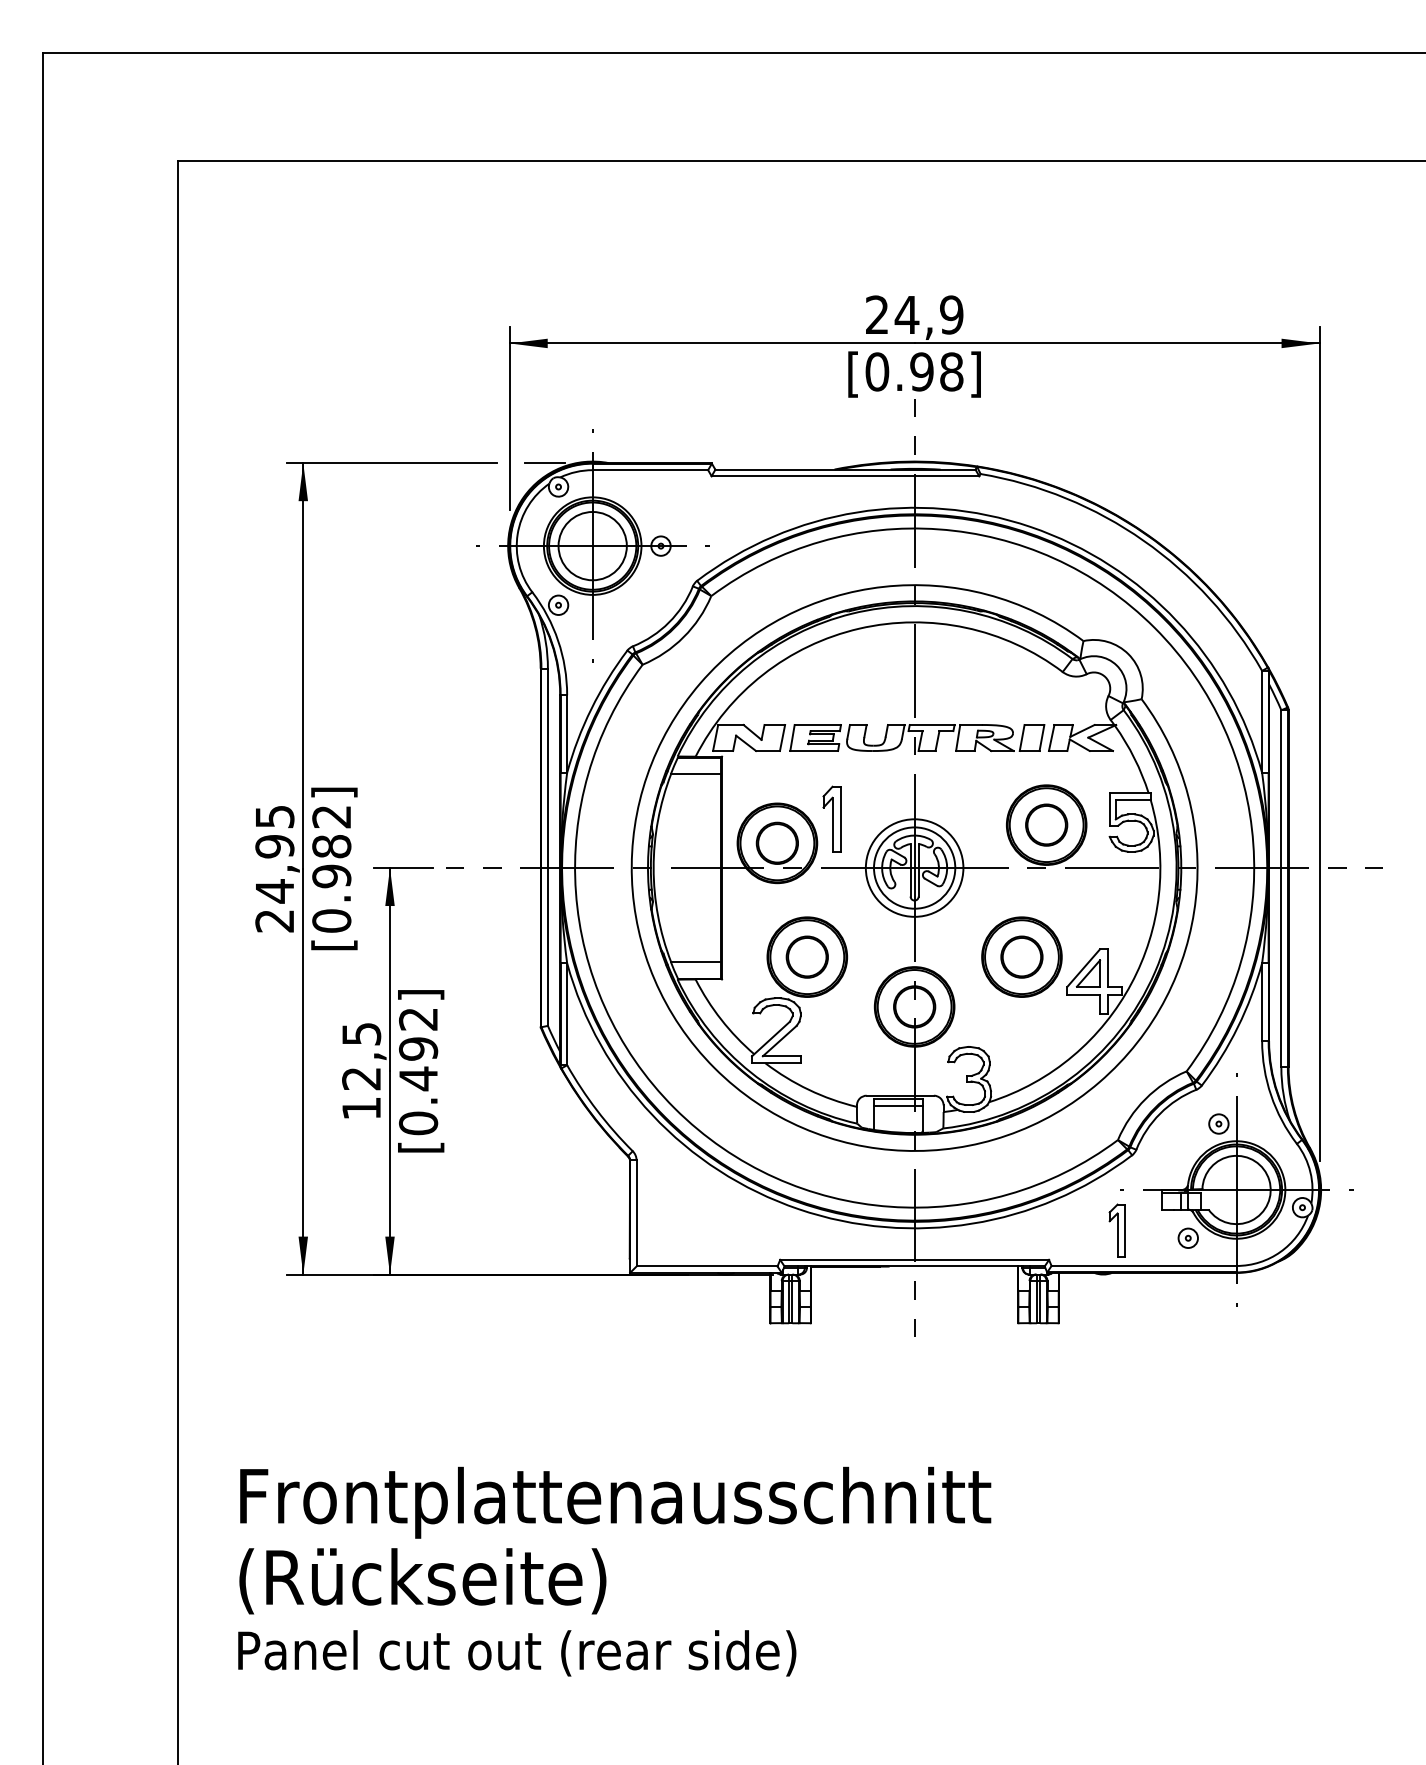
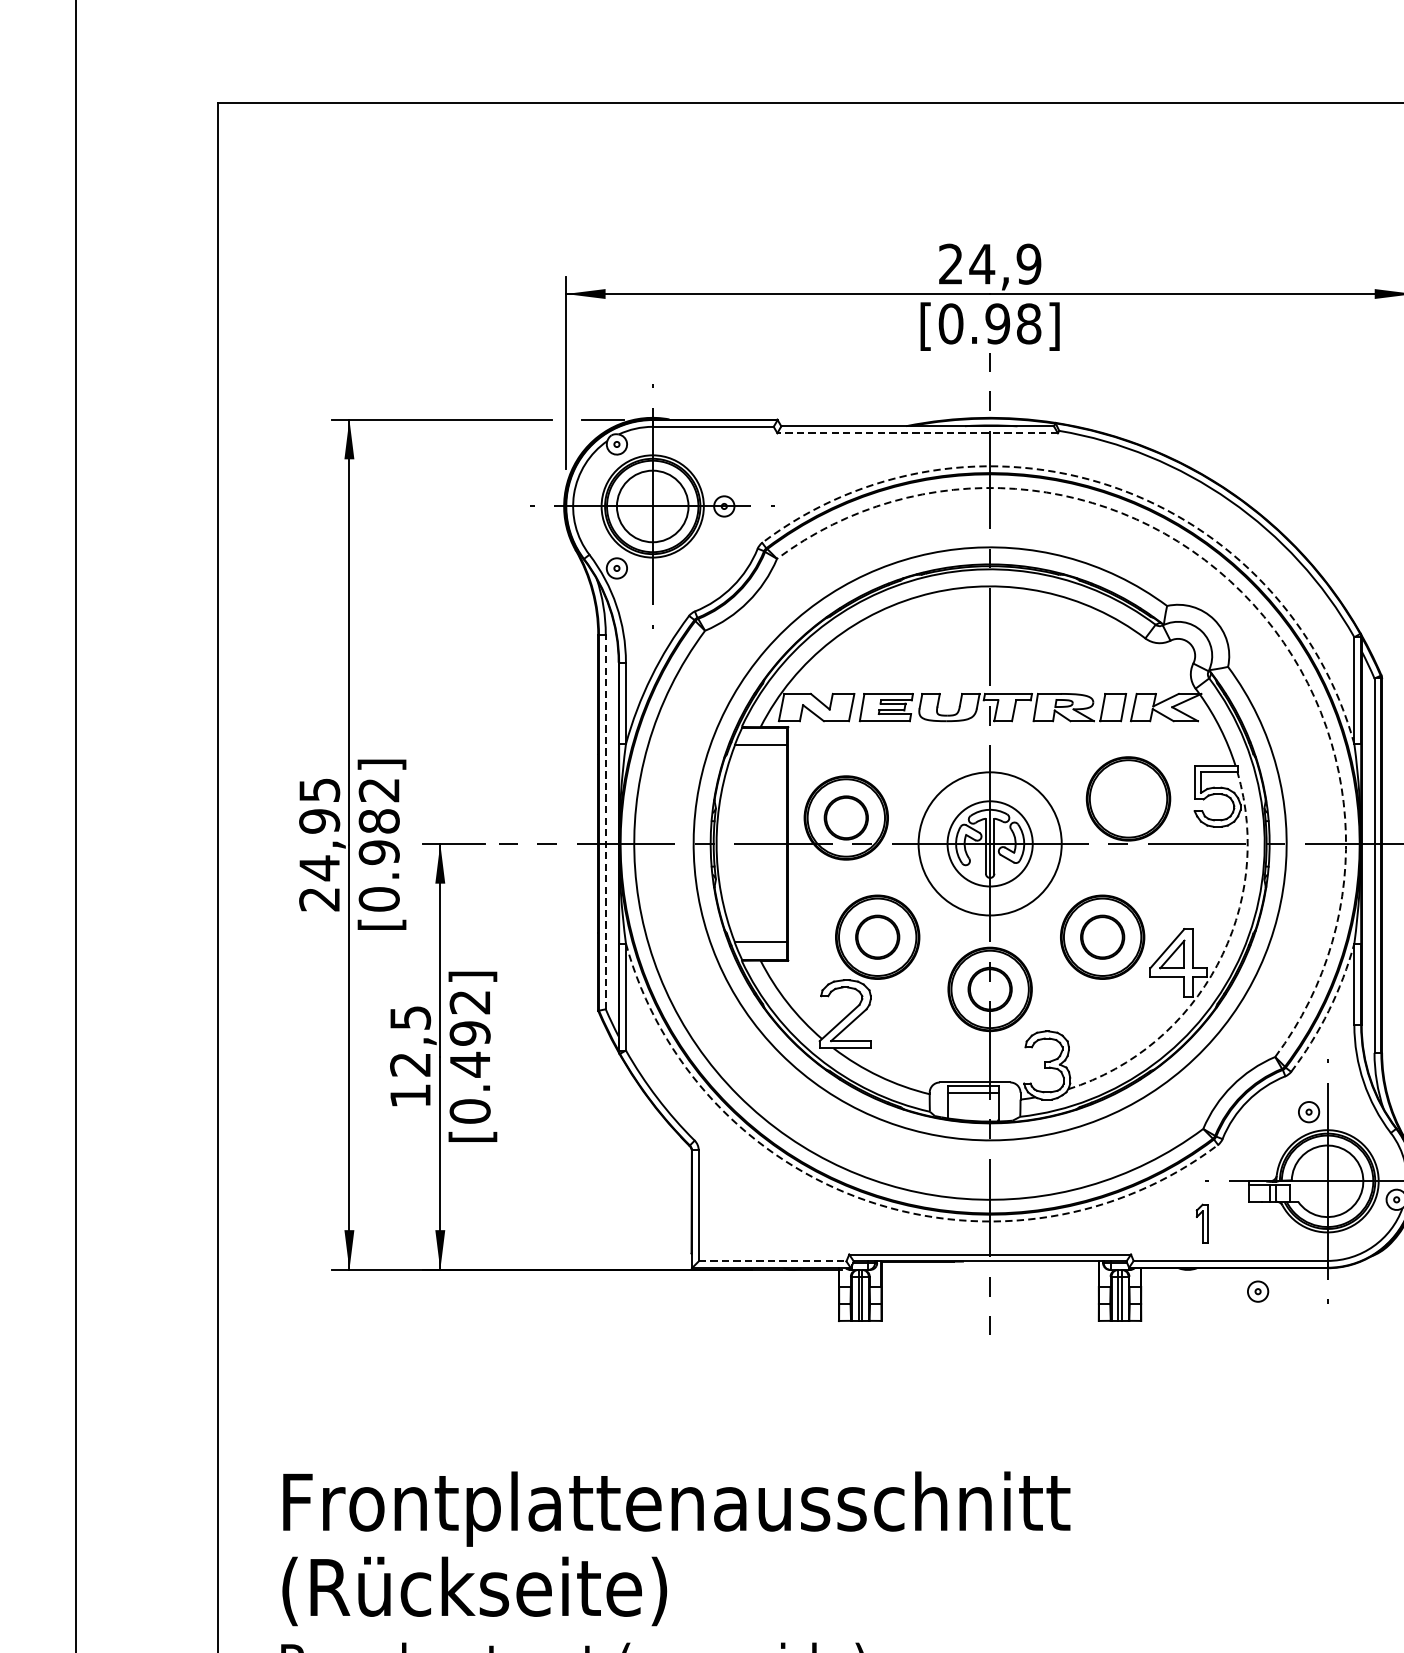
line: (845, 476) -> (917, 433), solid -> dashed
arc: (1030, 526) -> (1111, 485), solid -> dashed
arc: (1154, 627) -> (1241, 591), solid -> dashed
part: (831, 818) -> (903, 791), removed
part: (1046, 824) -> (1128, 798), removed
line: (547, 847) -> (605, 822), solid -> dashed
circle: (914, 867) -> (990, 843), size x1.4
arc: (1131, 983) -> (1217, 964), solid -> dashed
arc: (1237, 1027) -> (1328, 1010), solid -> dashed
arc: (798, 1209) -> (868, 1201), solid -> dashed
part: (1116, 1230) -> (1201, 1223), size x0.7
part: (1187, 1237) -> (1257, 1290), moved
line: (707, 1266) -> (773, 1261), solid -> dashed

